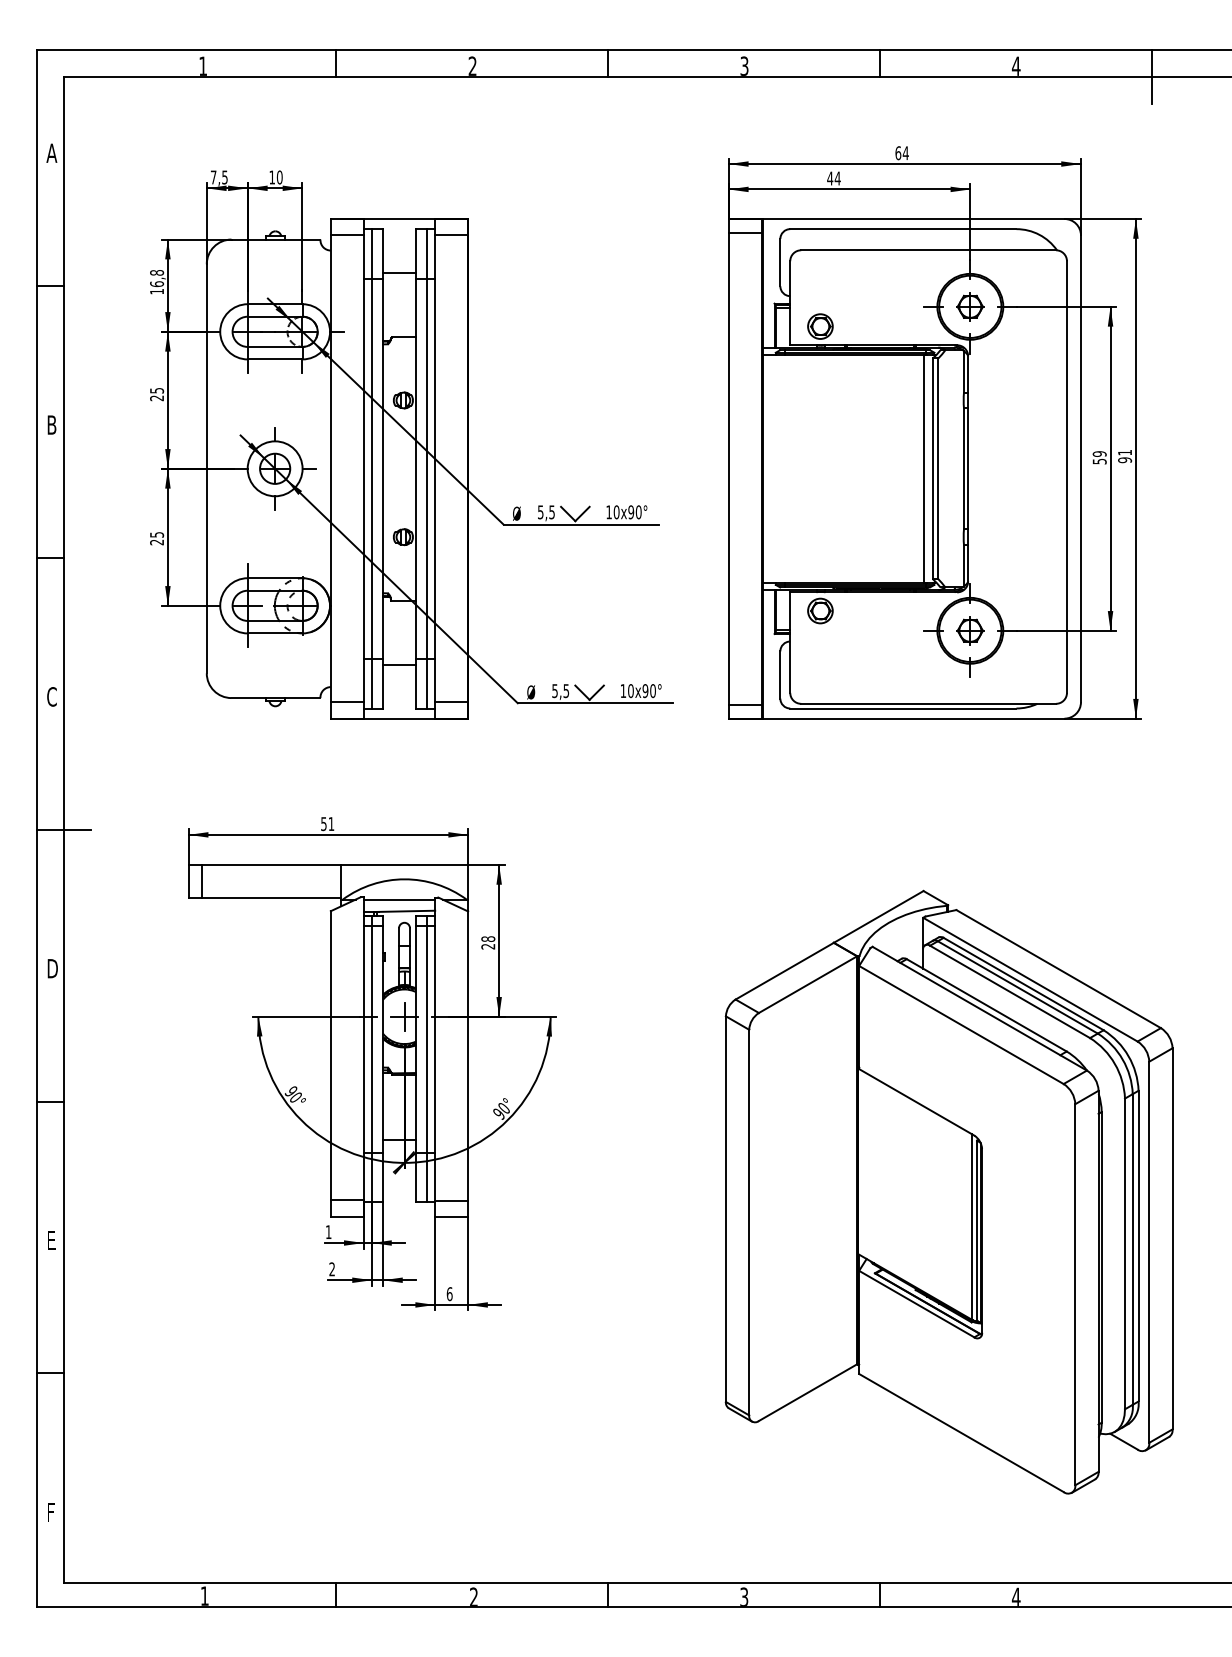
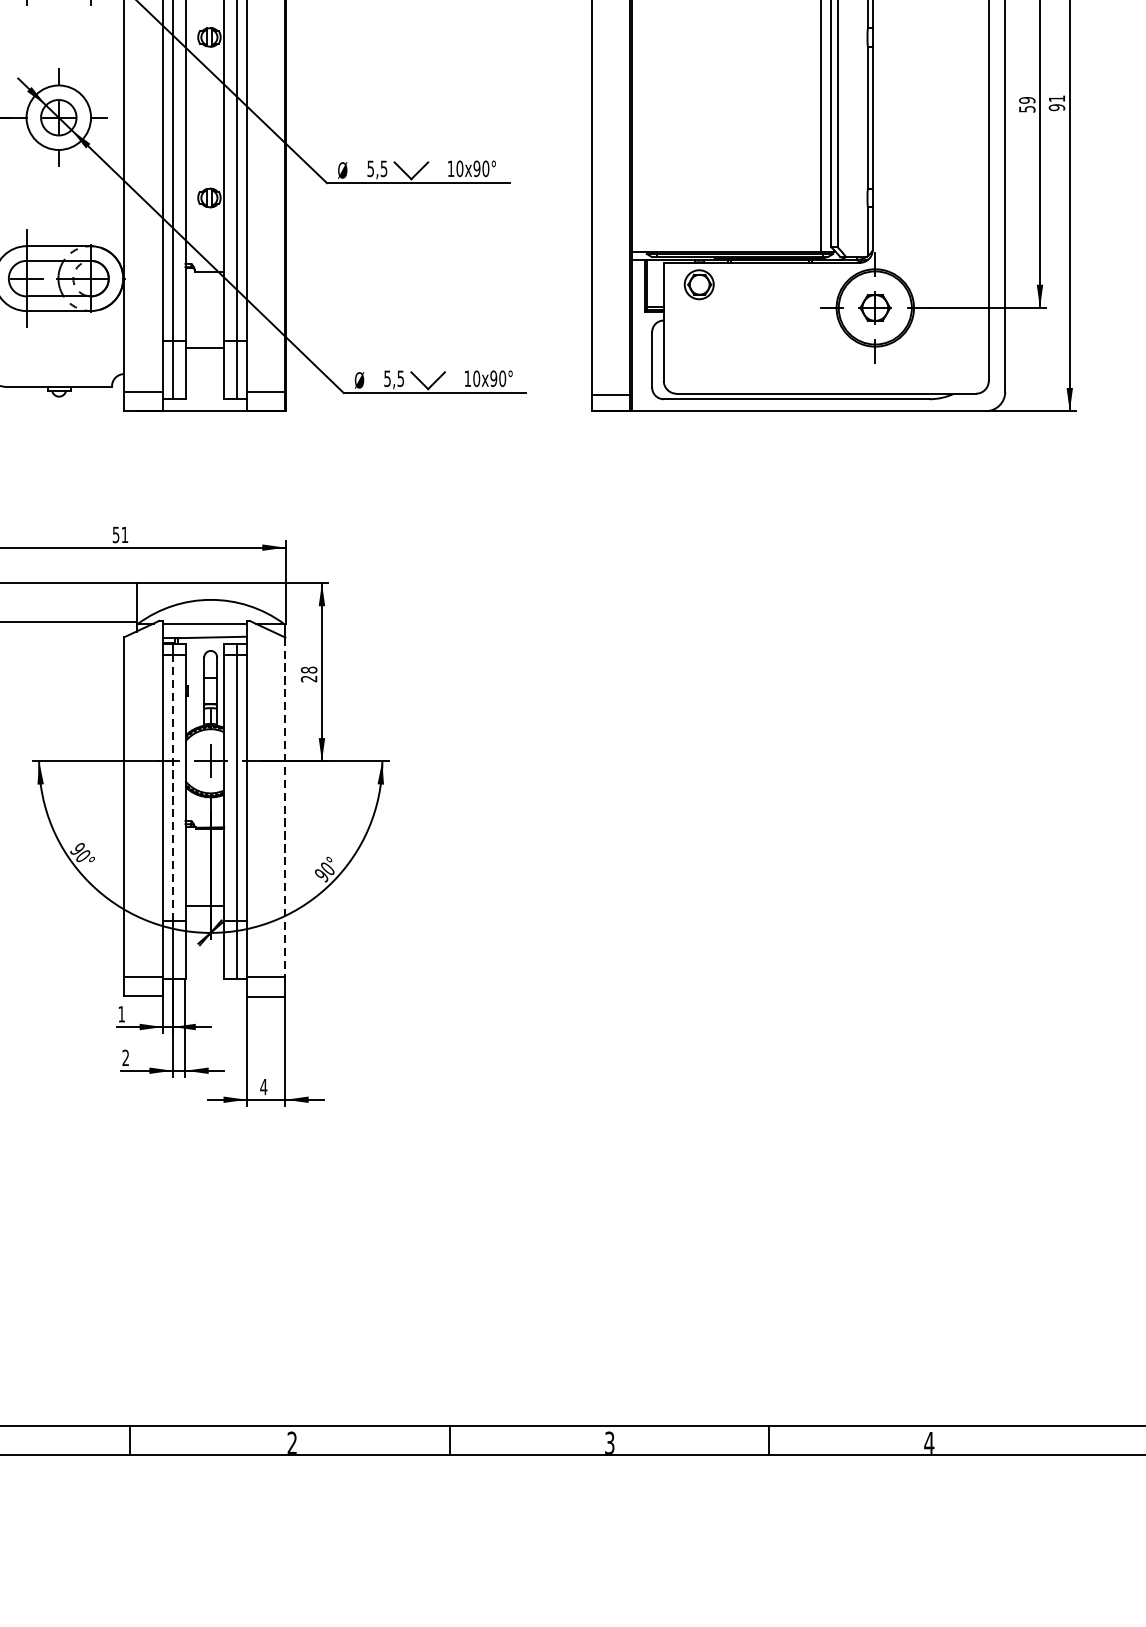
line: (372, 1038) -> (173, 786), solid -> dashed
line: (468, 1056) -> (285, 807), solid -> dashed
part: (948, 1191) -> (849, 966), removed
text: (449, 1294) -> (263, 1087), 6 -> 4

